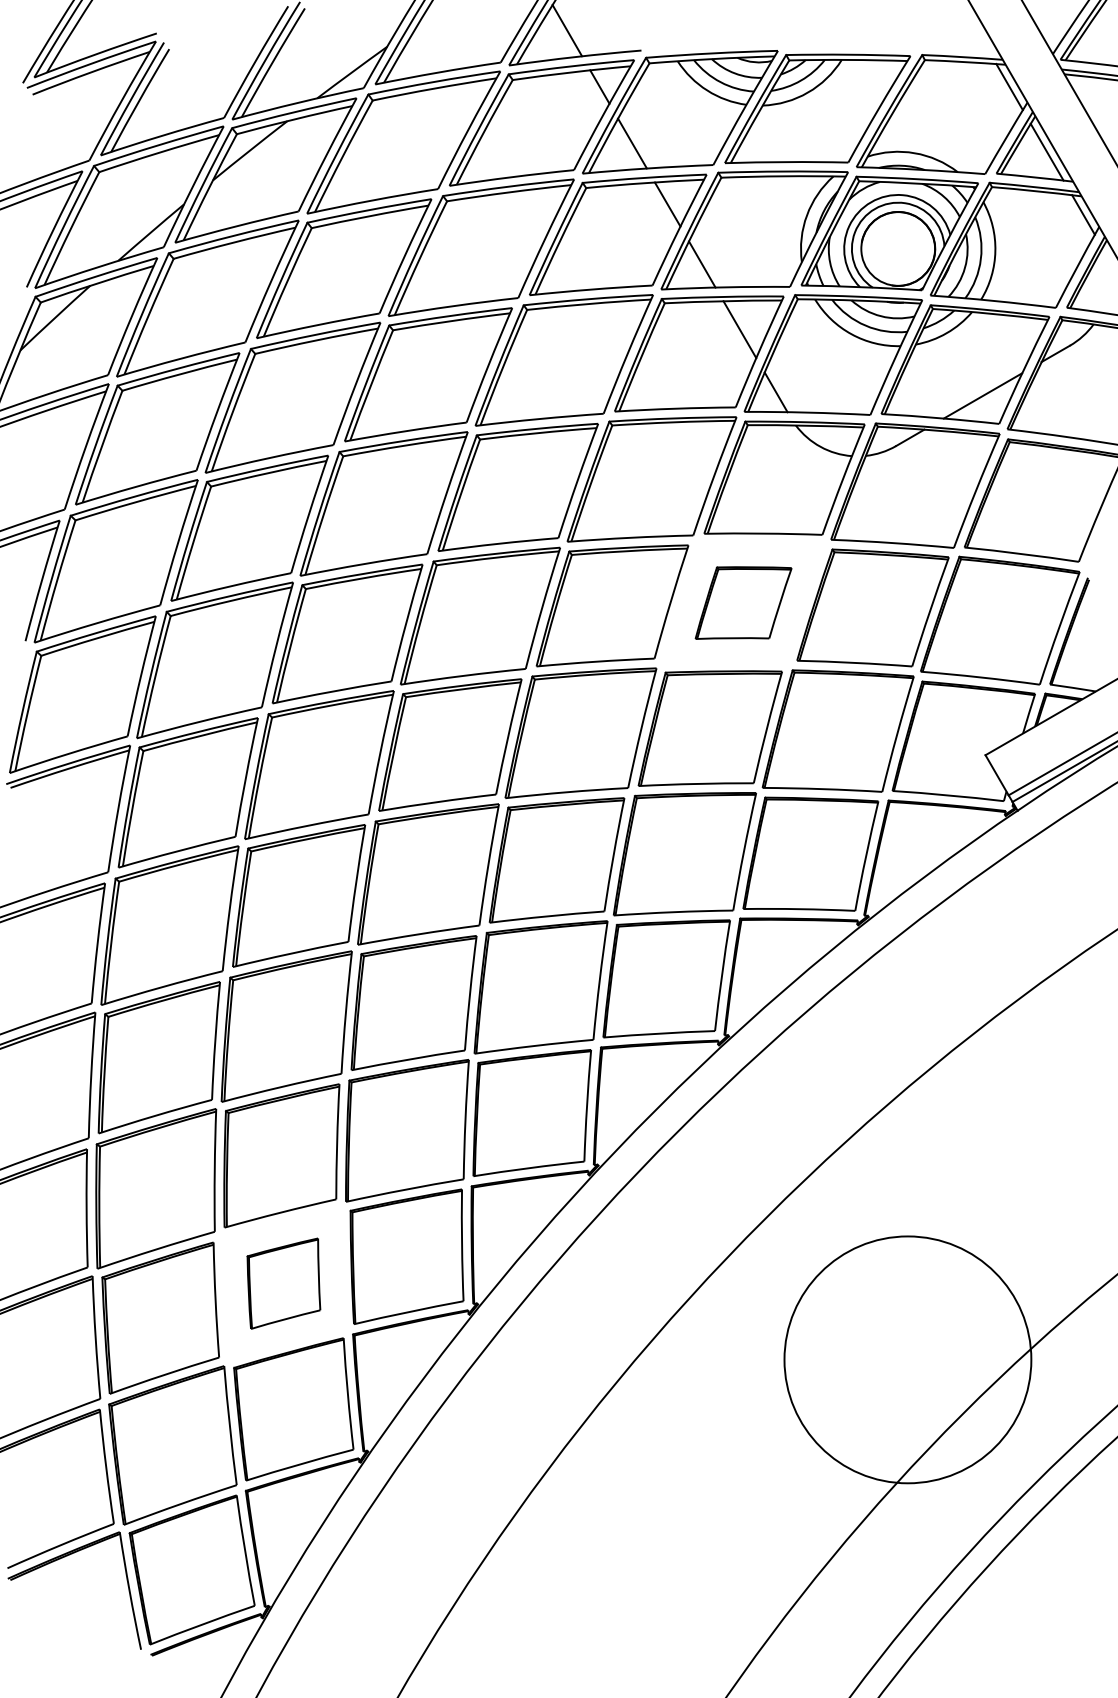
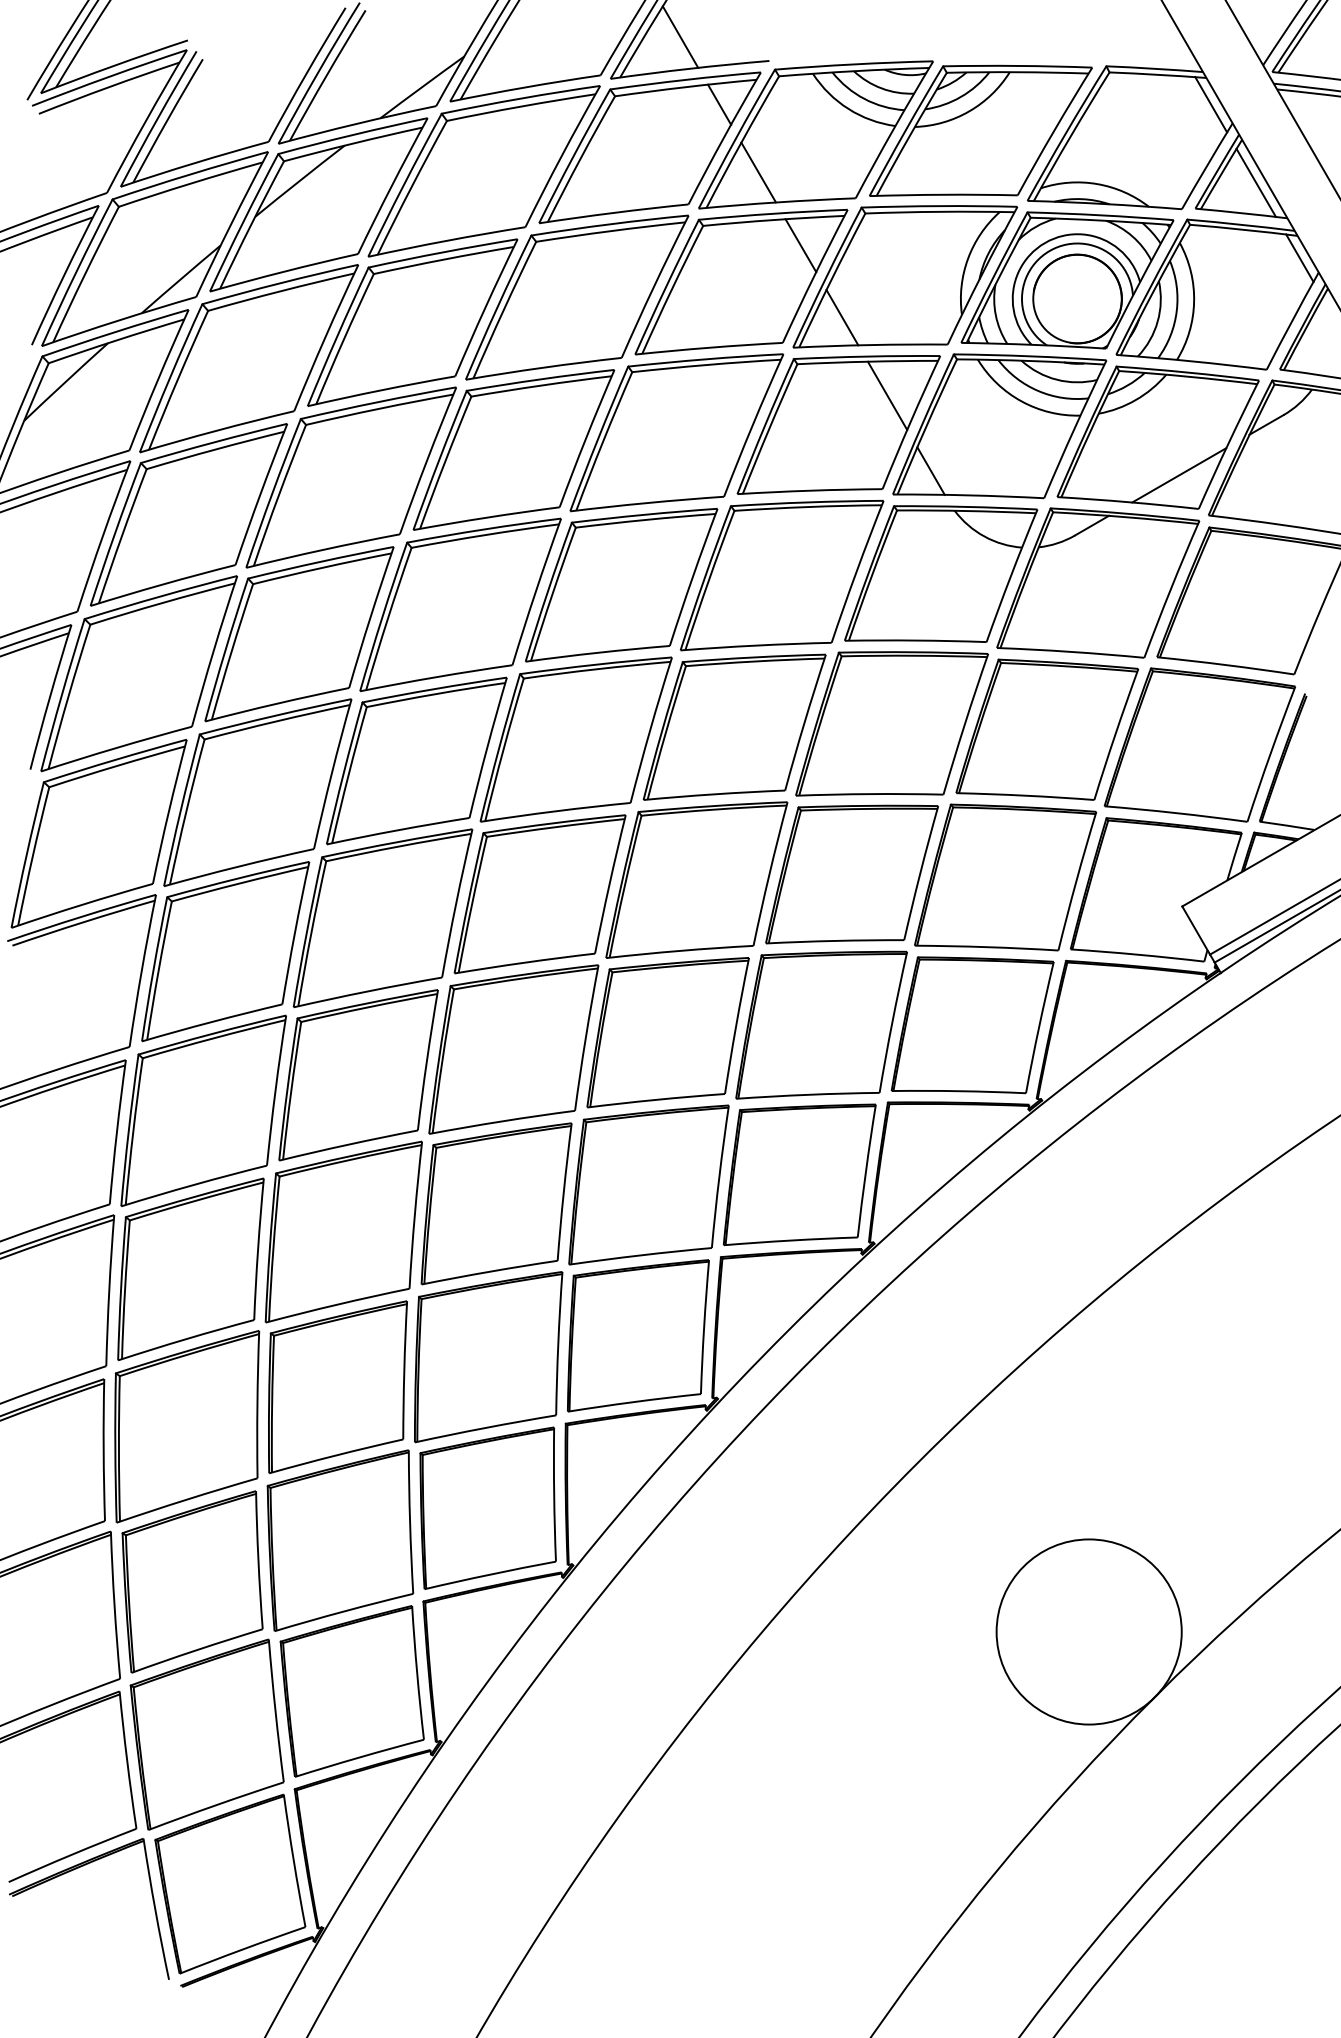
part: (743, 602) -> (891, 723), size x1.67
part: (283, 1283) -> (340, 1540), size x1.67
circle: (907, 1359) -> (1088, 1631), size x0.62

